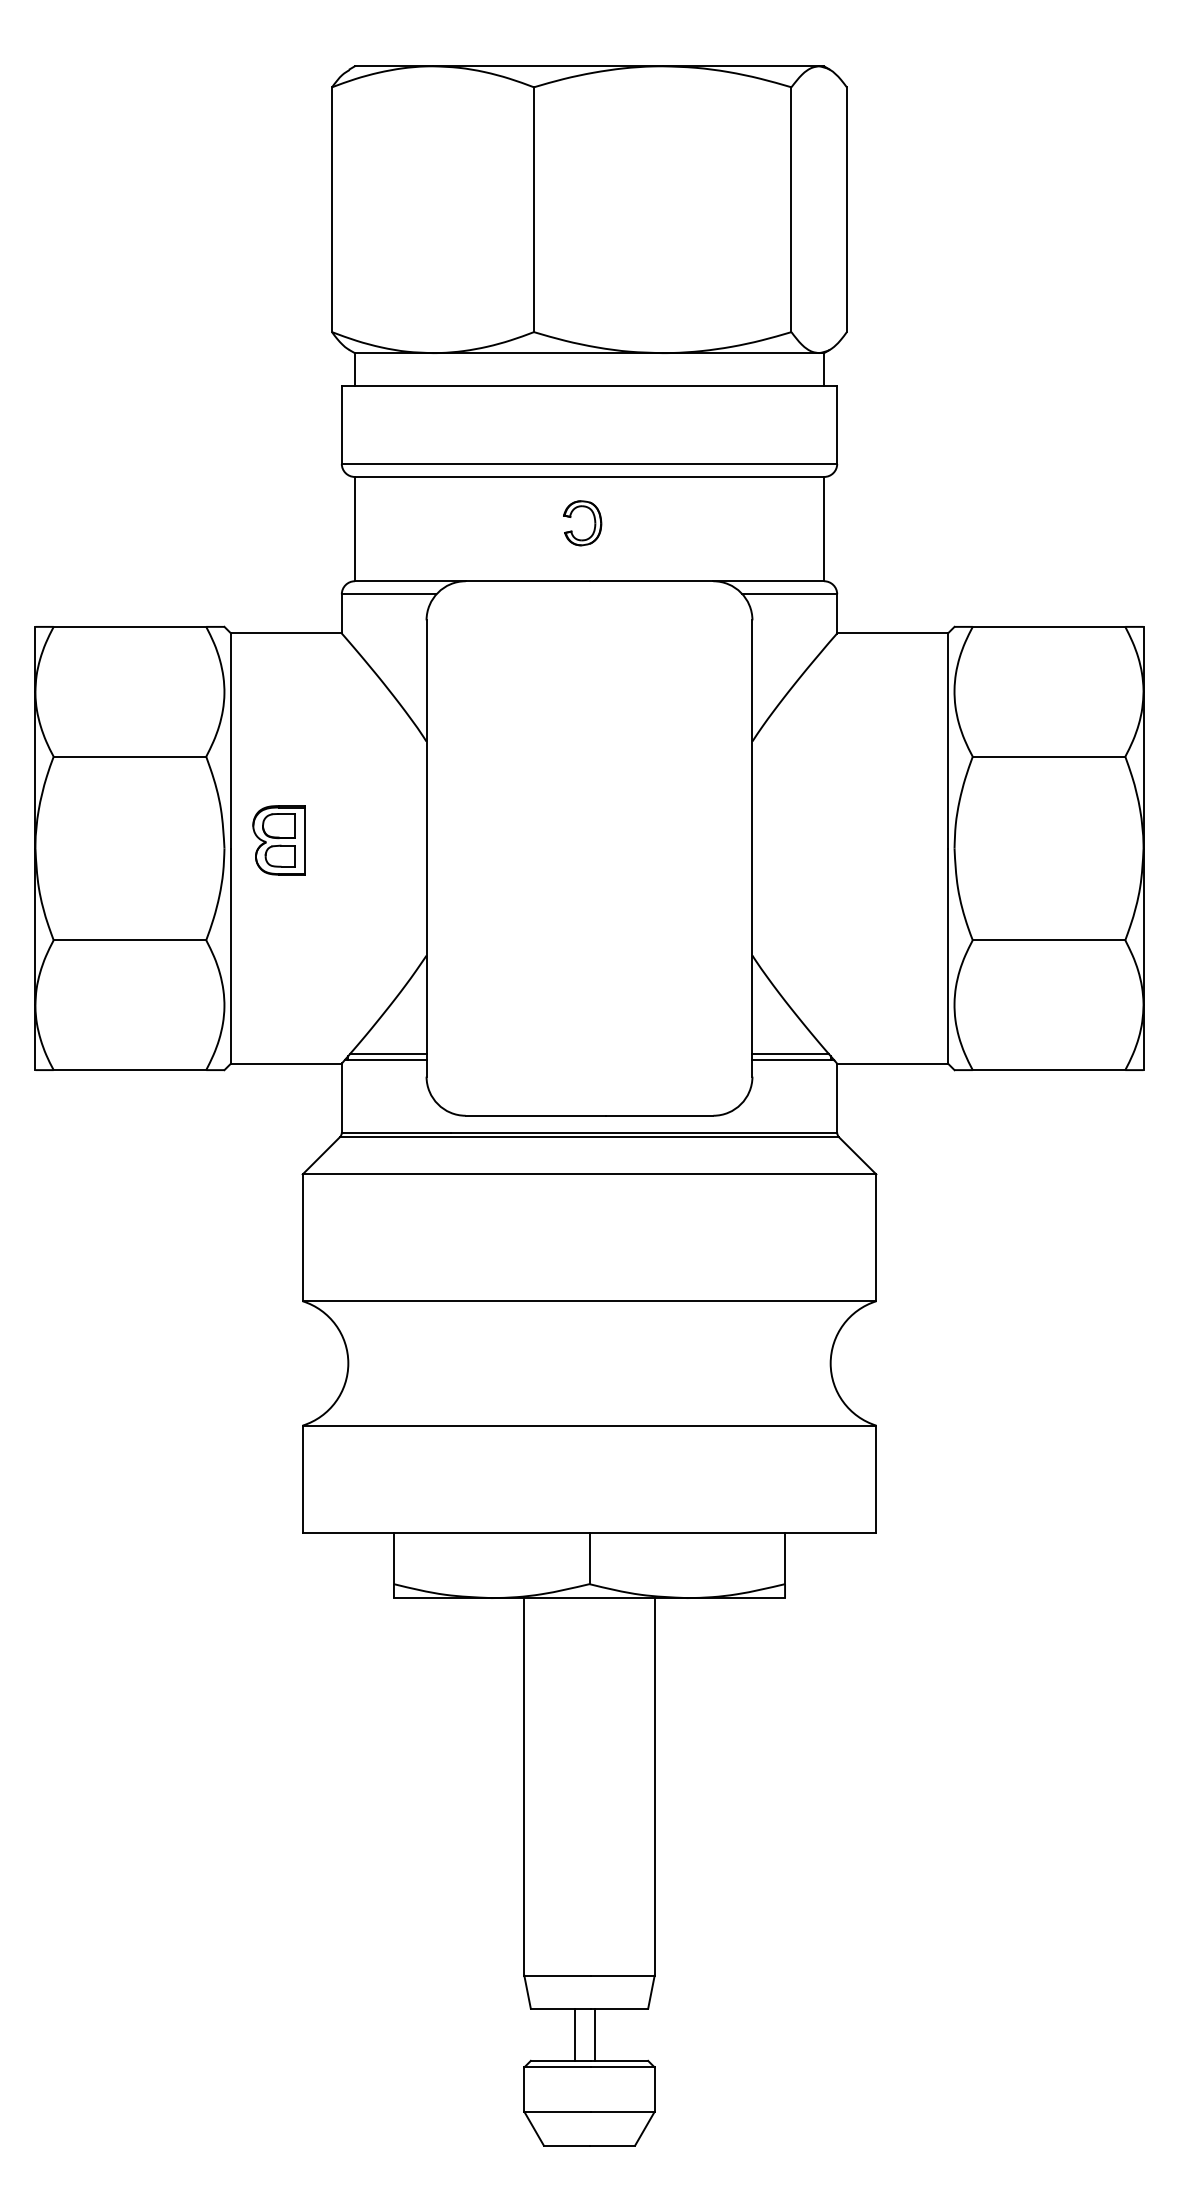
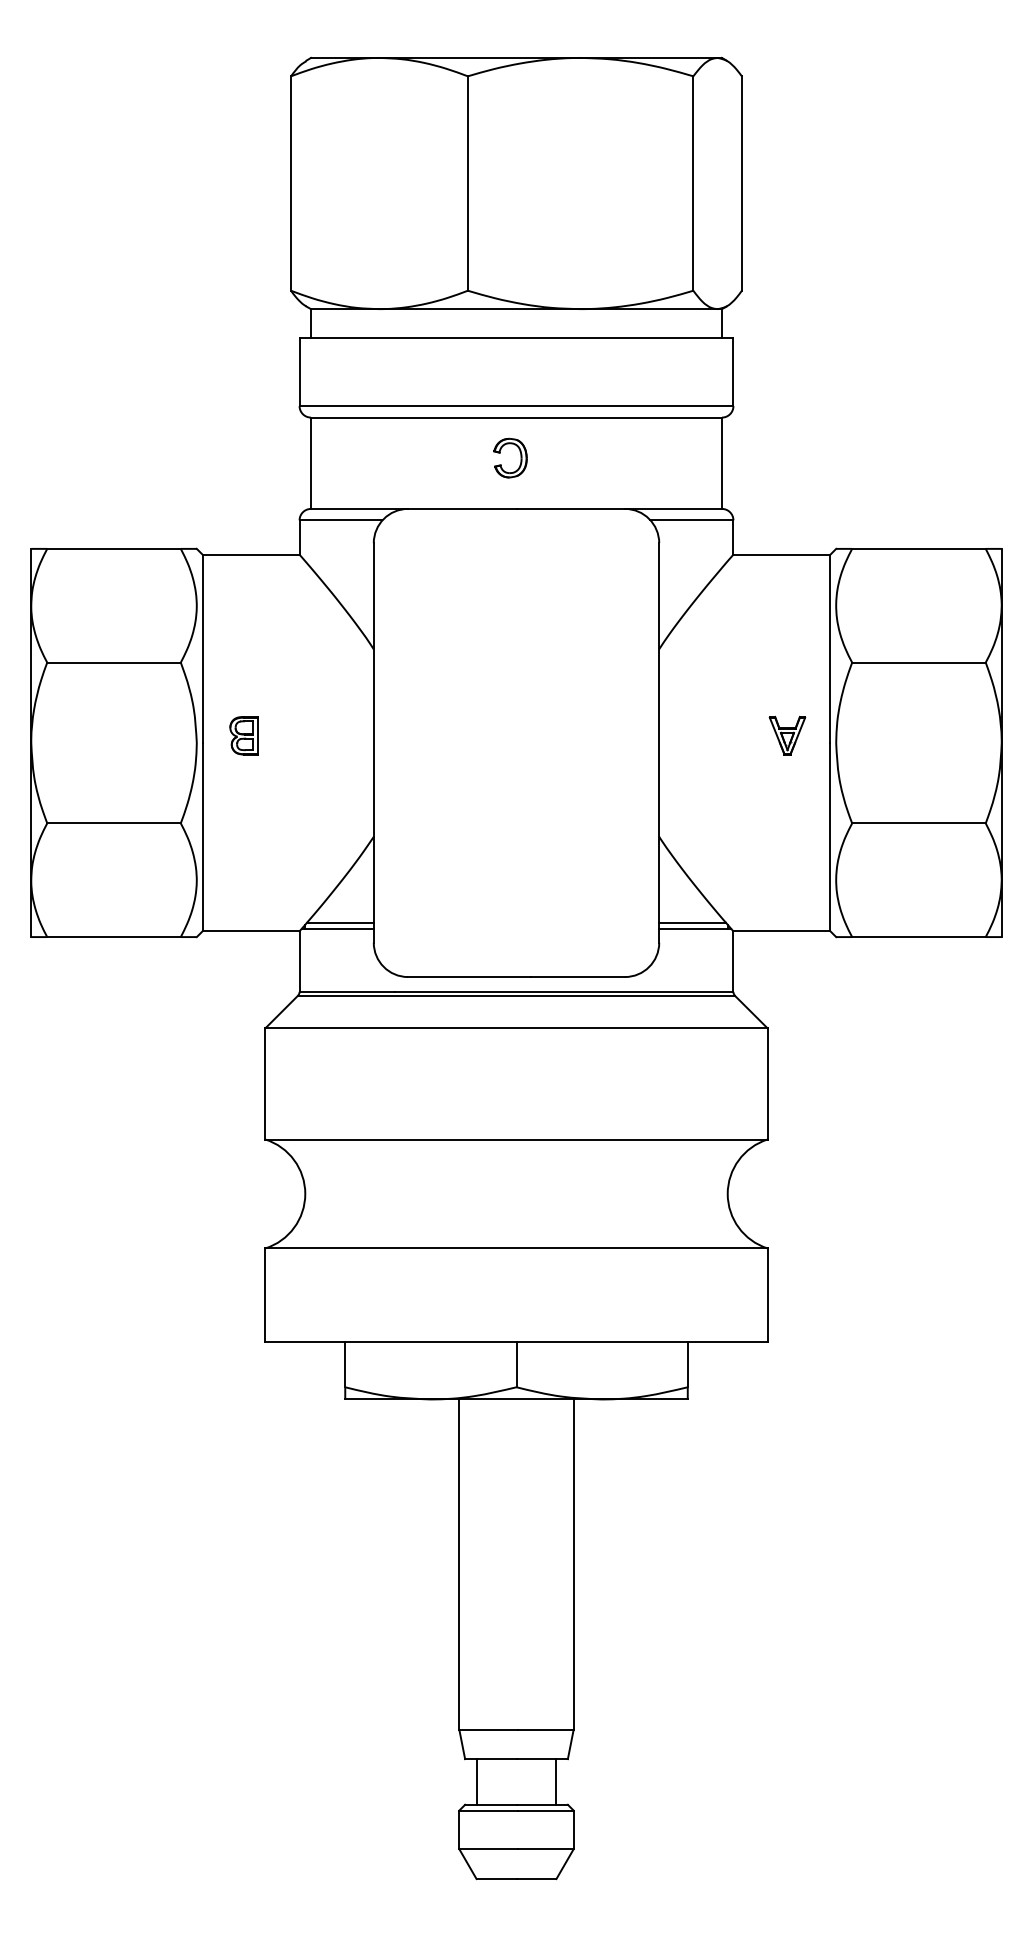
part: (278, 839) -> (244, 735), size x0.62
part: (898, 839) -> (787, 735), added
line: (575, 2034) -> (556, 1781), moved
line: (594, 2034) -> (476, 1781), moved

